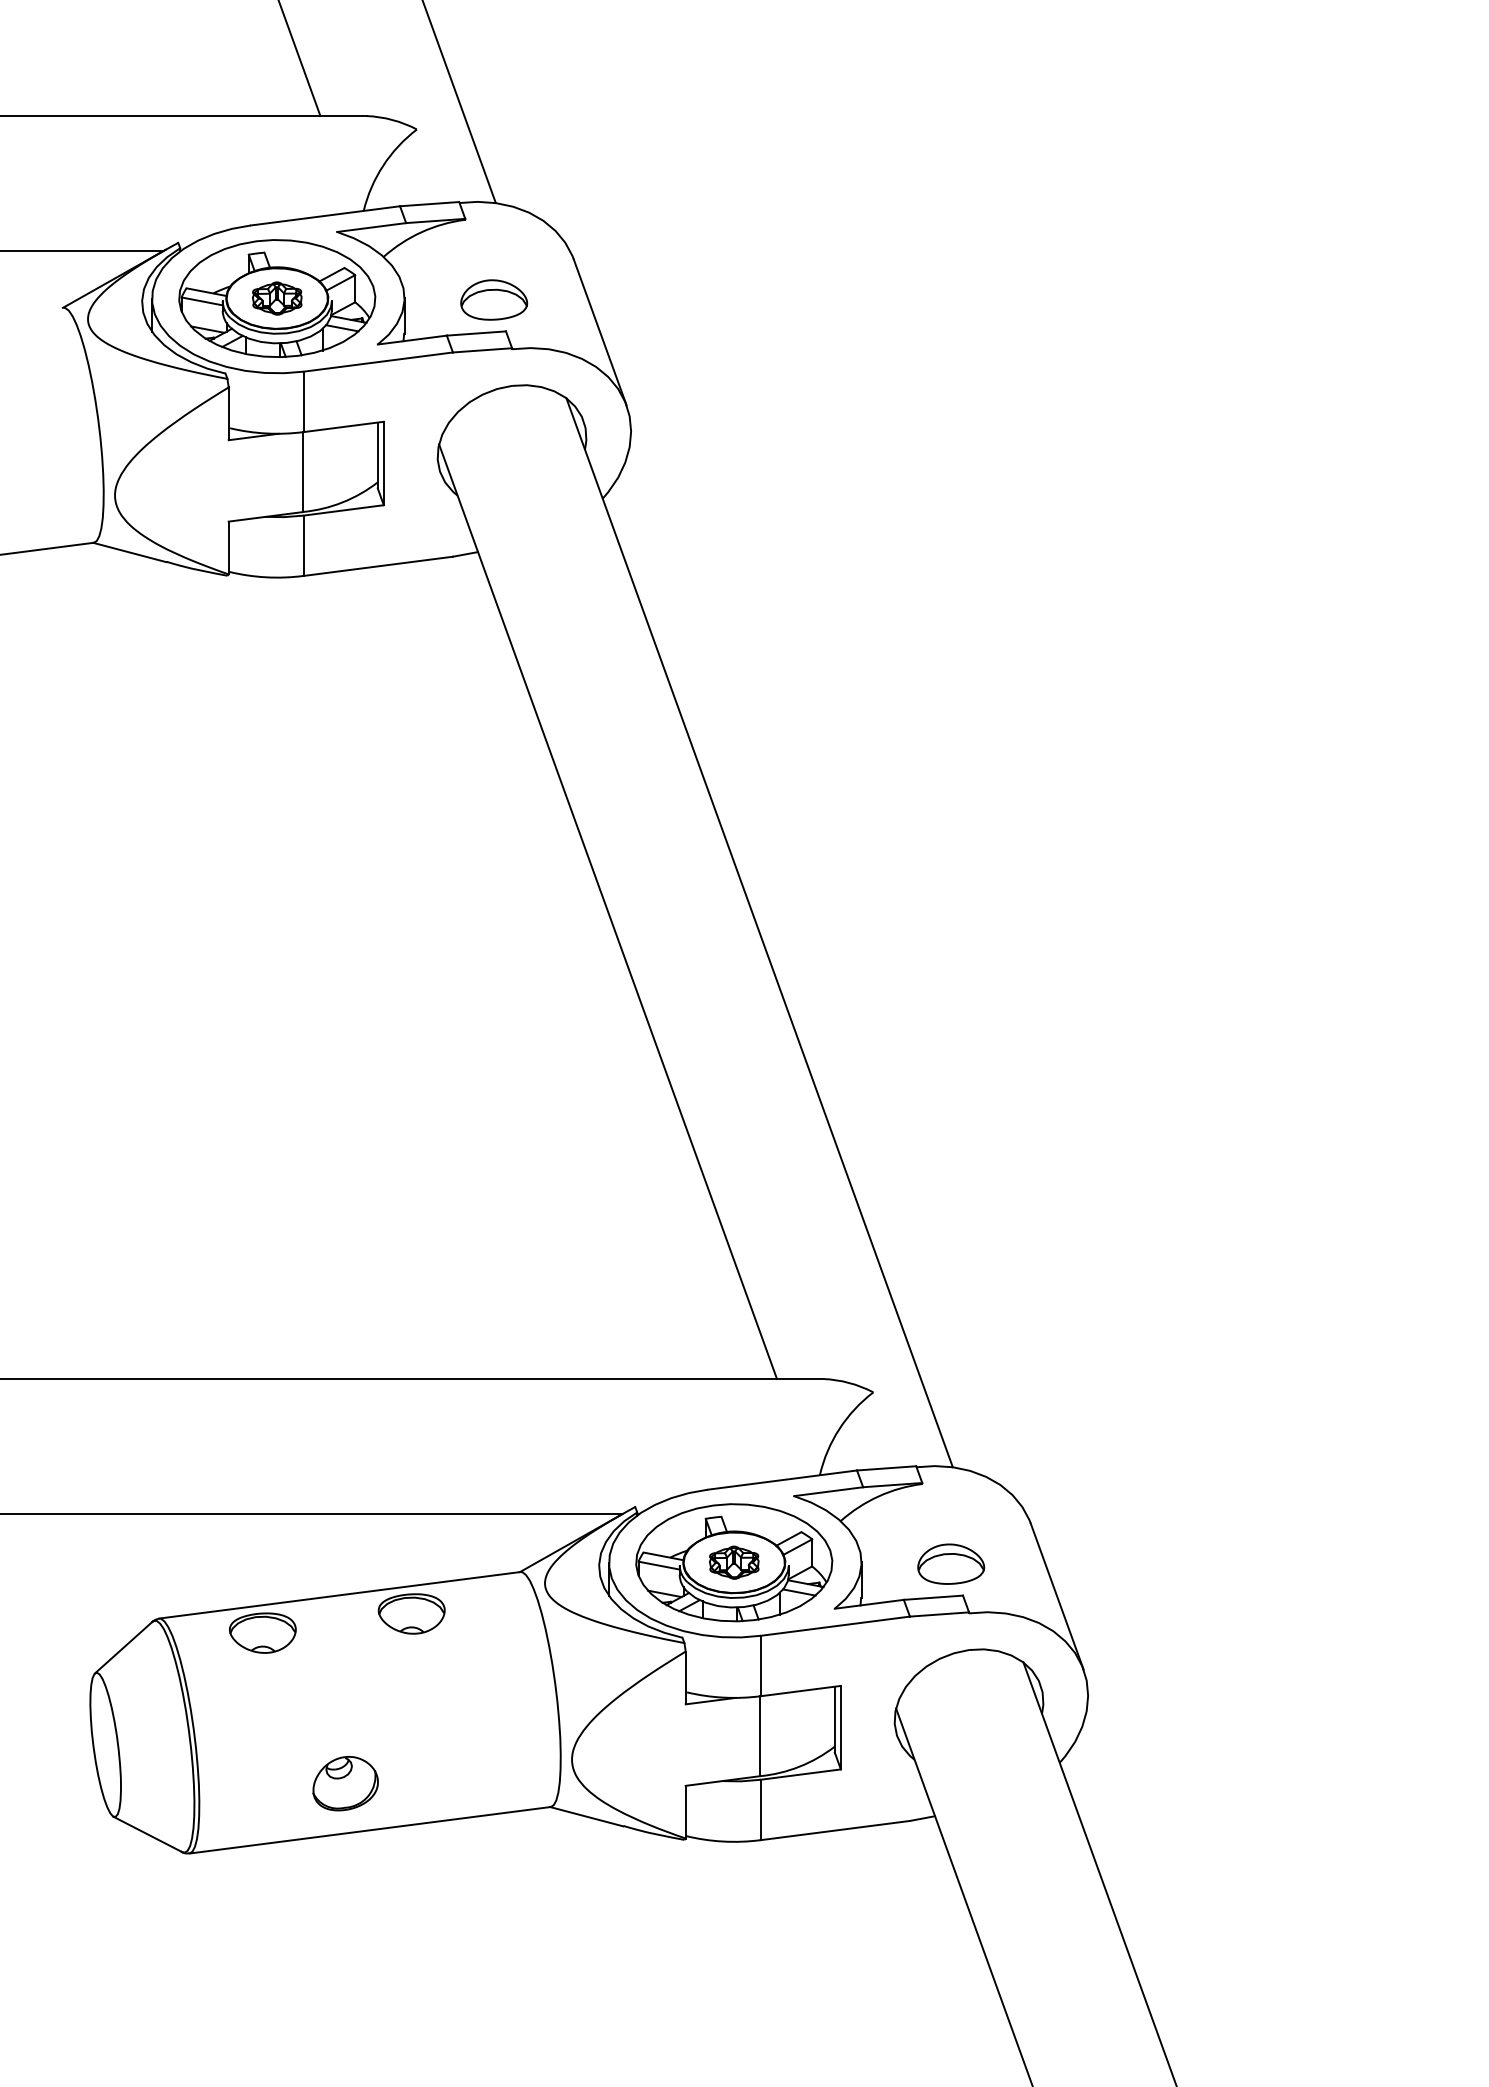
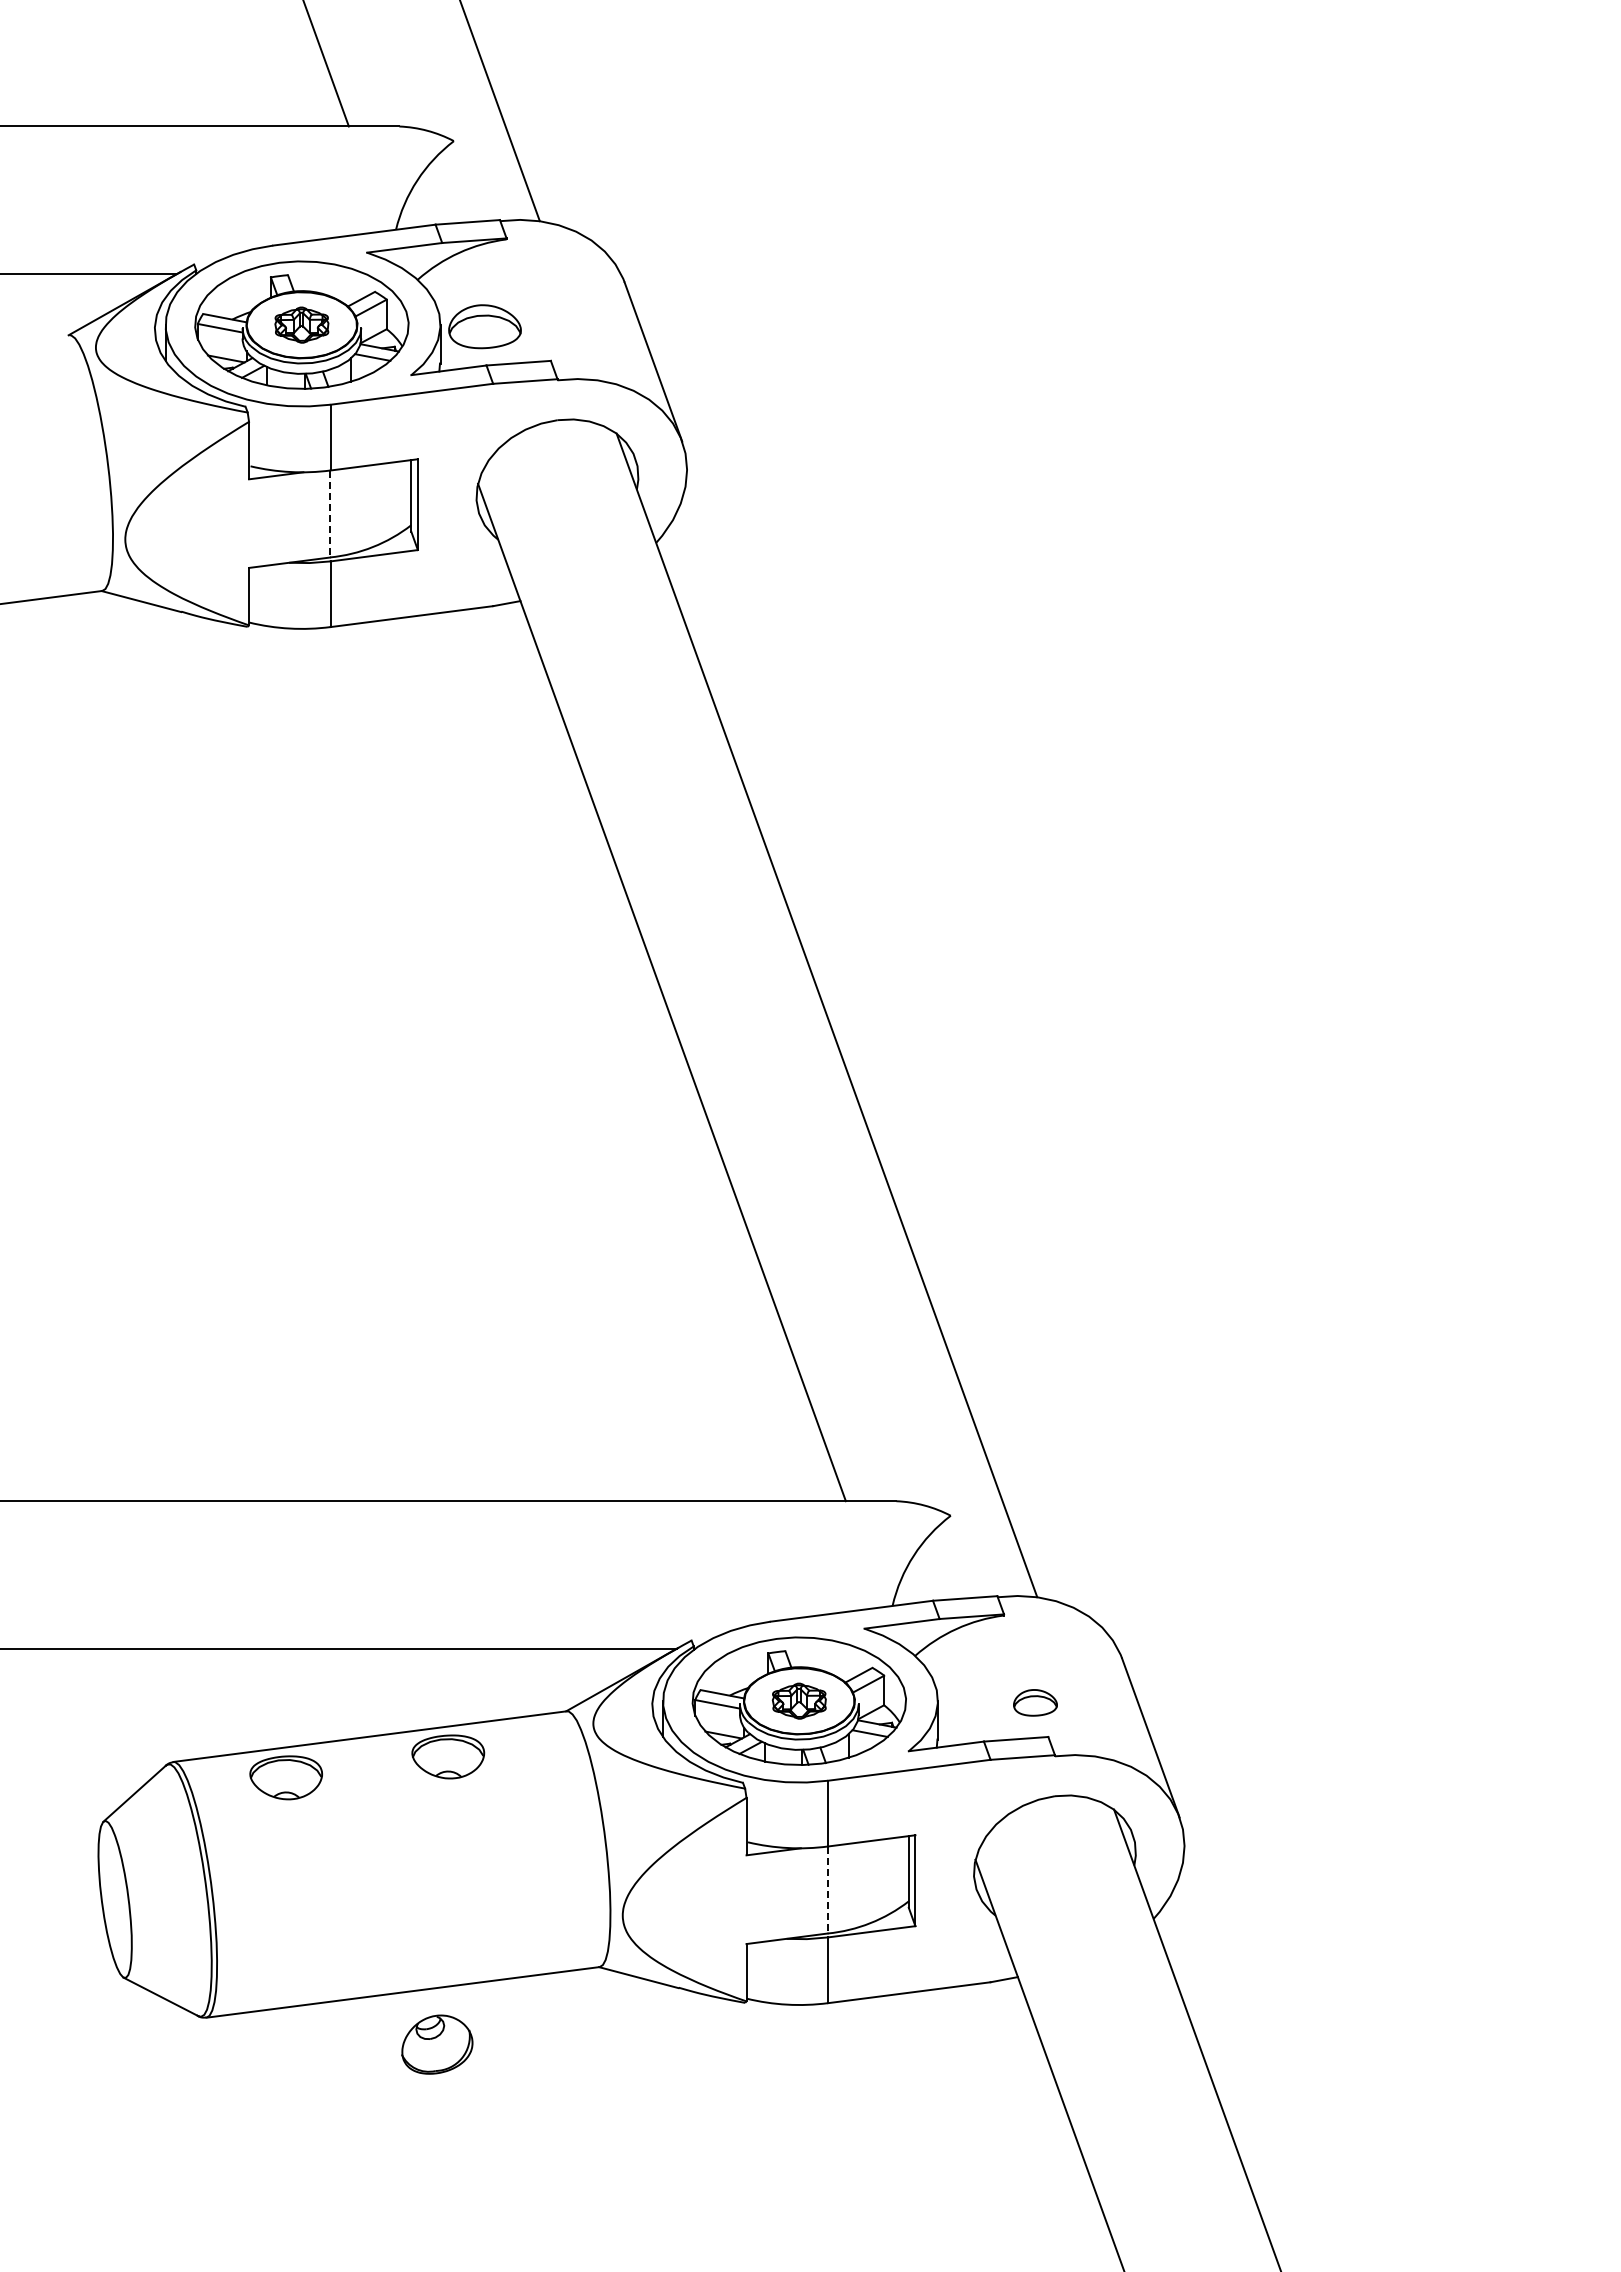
part: (493, 299) -> (484, 326), moved
line: (303, 472) -> (330, 514), solid -> dashed
part: (951, 1563) -> (1035, 1702), size x0.6
line: (760, 1736) -> (827, 1890), solid -> dashed
part: (345, 1783) -> (437, 2044), moved

